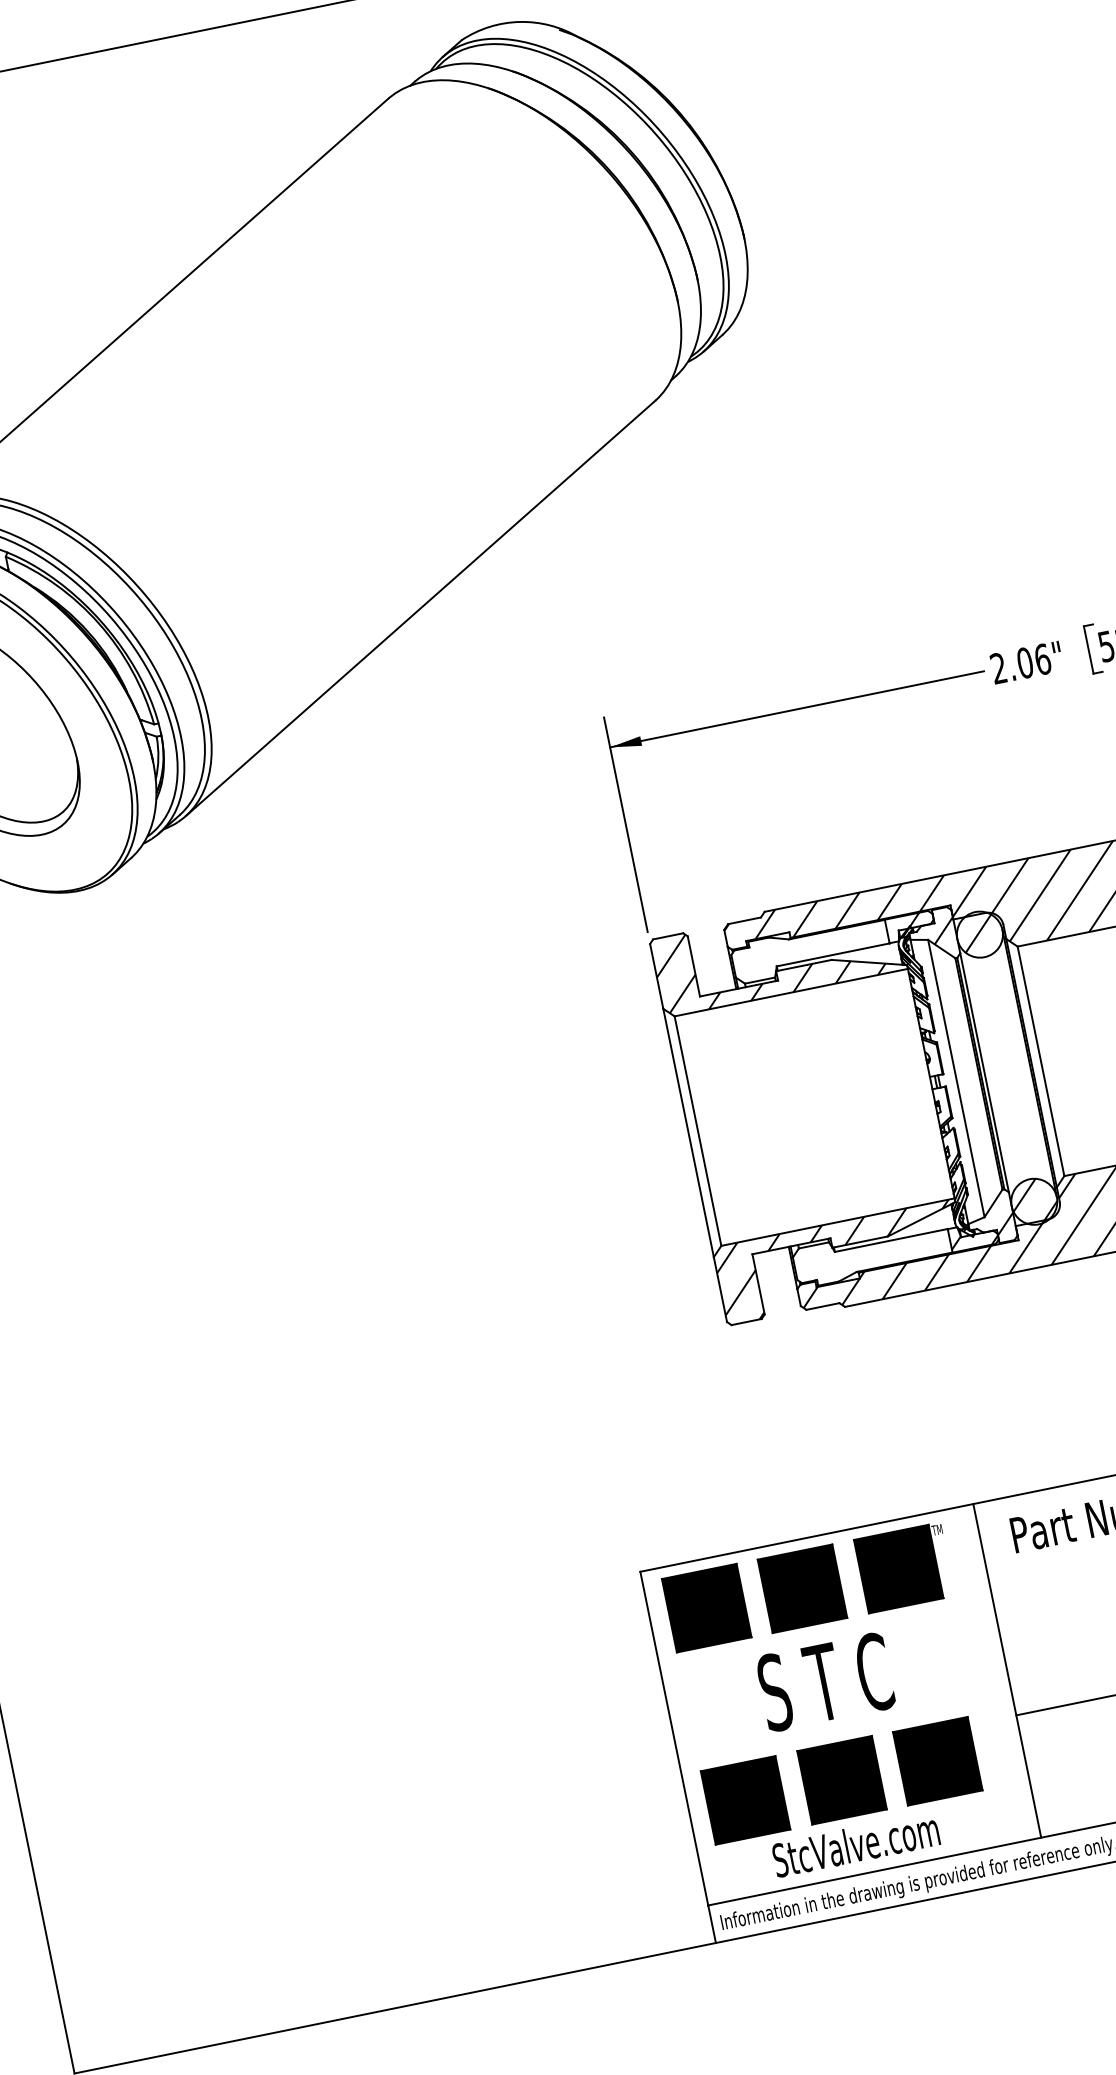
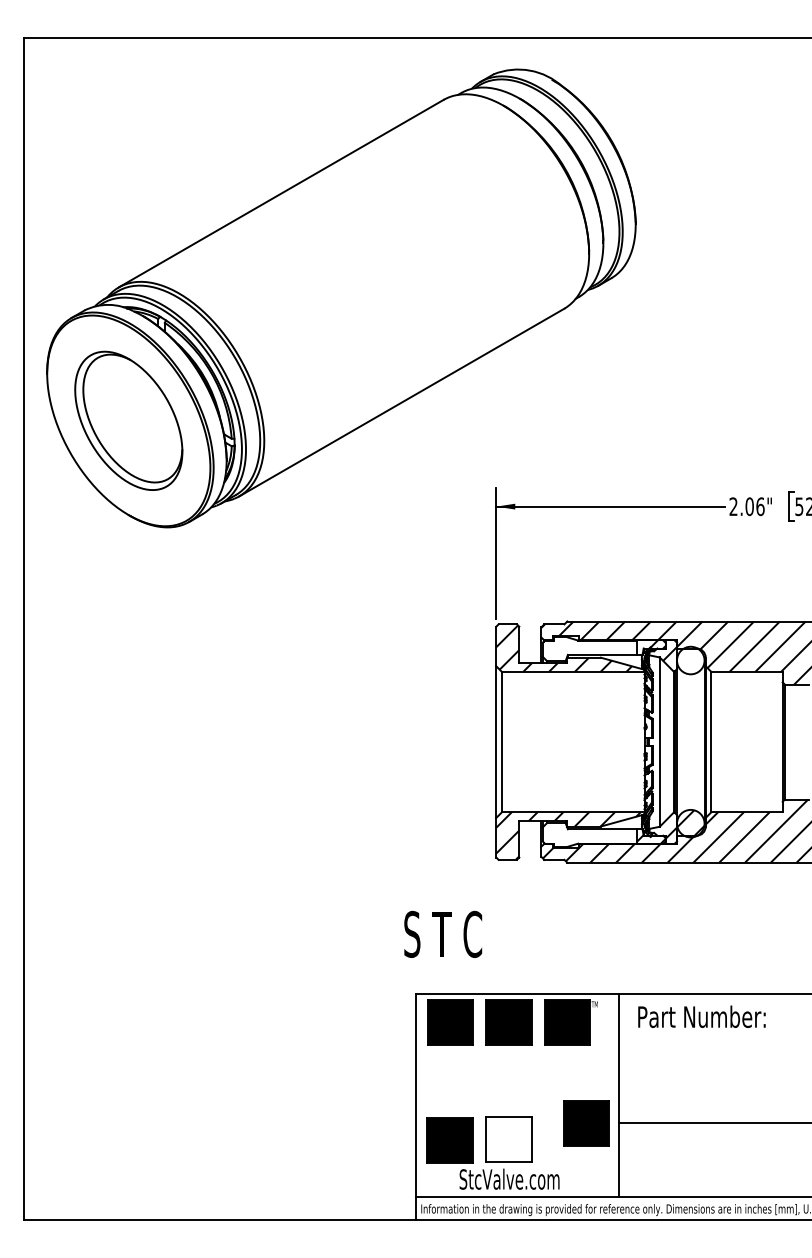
hatch: (977, 933) -> (689, 659), removed
text: (825, 1680) -> (443, 933), moved
part: (937, 1761) -> (586, 1123), moved
fill: (840, 1779) -> (508, 1139), removed

